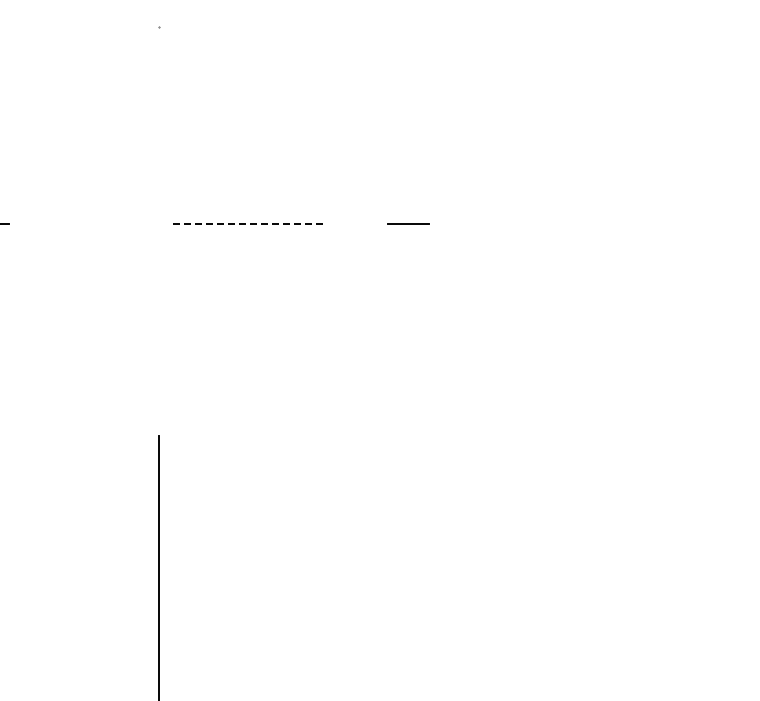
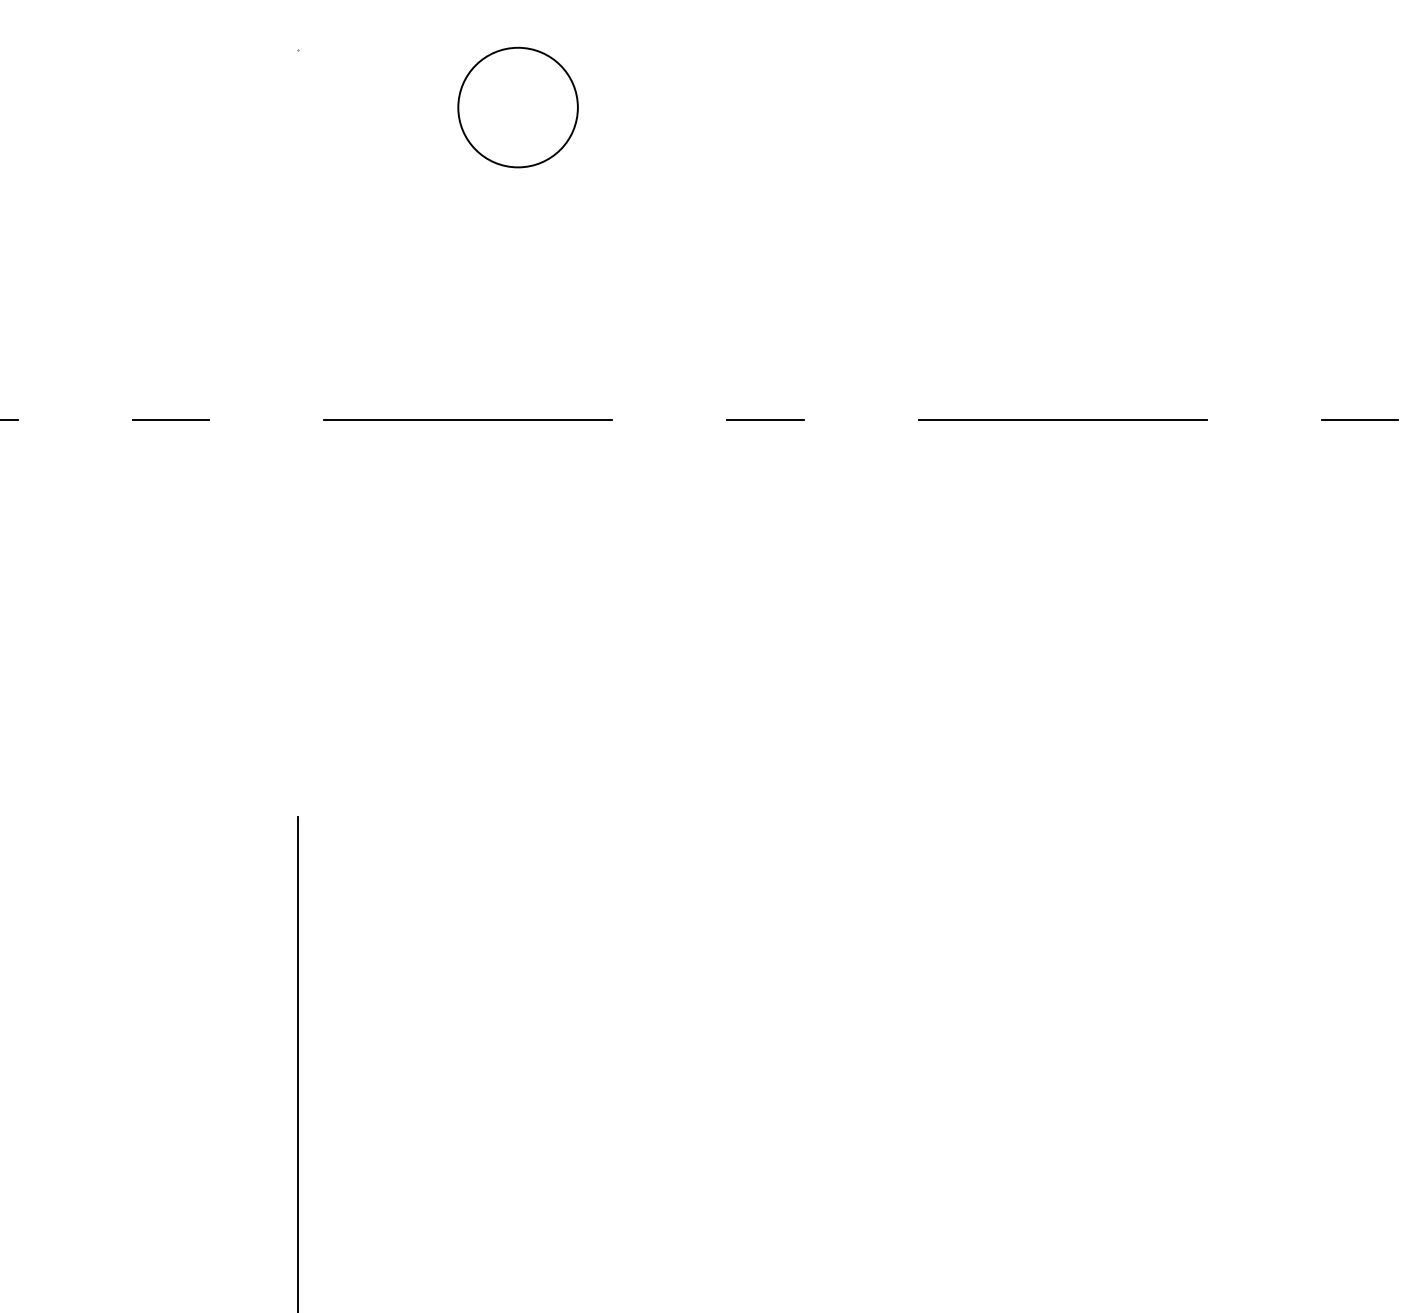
circle: (276, 57) -> (518, 107), added
line: (566, 223) -> (1061, 418), added
line: (90, 224) -> (169, 420), added
line: (249, 224) -> (467, 420), dashed -> solid
line: (725, 224) -> (1359, 420), added

